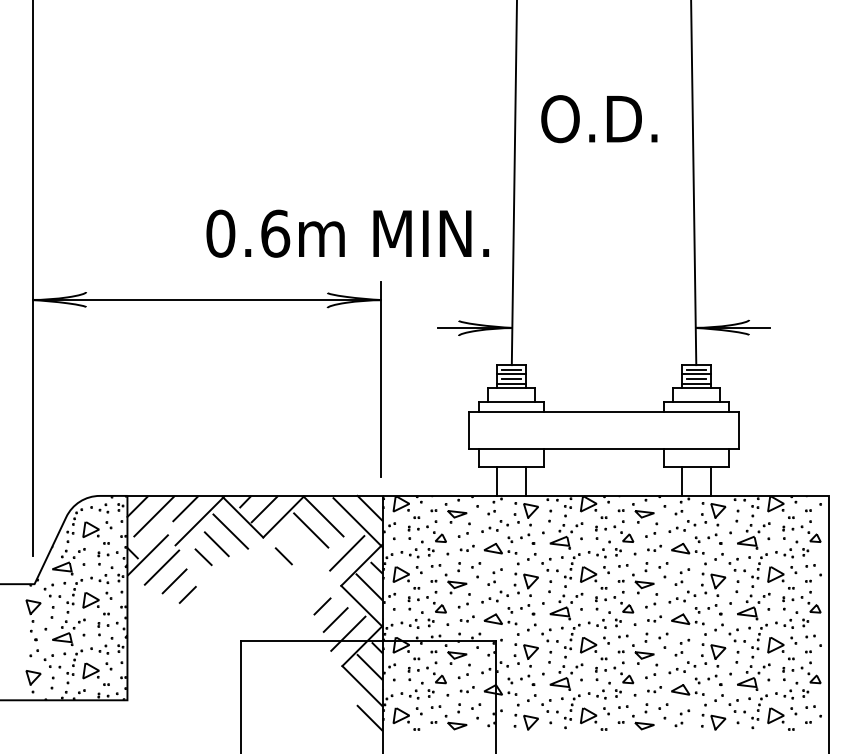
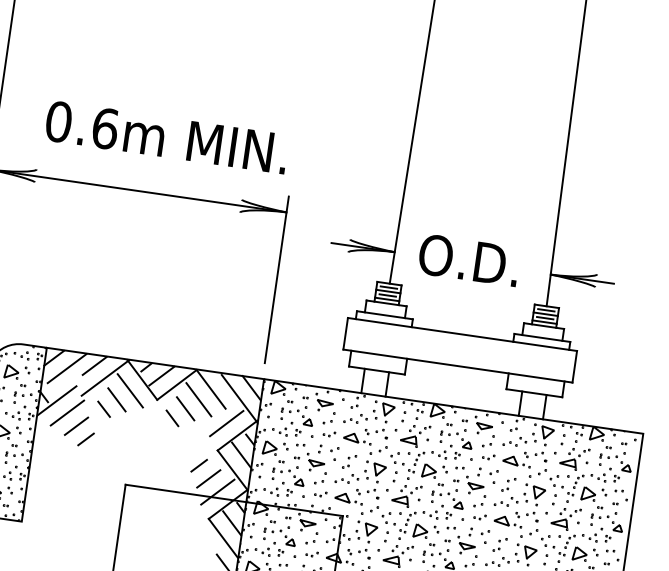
text: (599, 119) -> (469, 260), moved
text: (347, 233) -> (166, 137), moved
line: (297, 543) -> (185, 409), added

